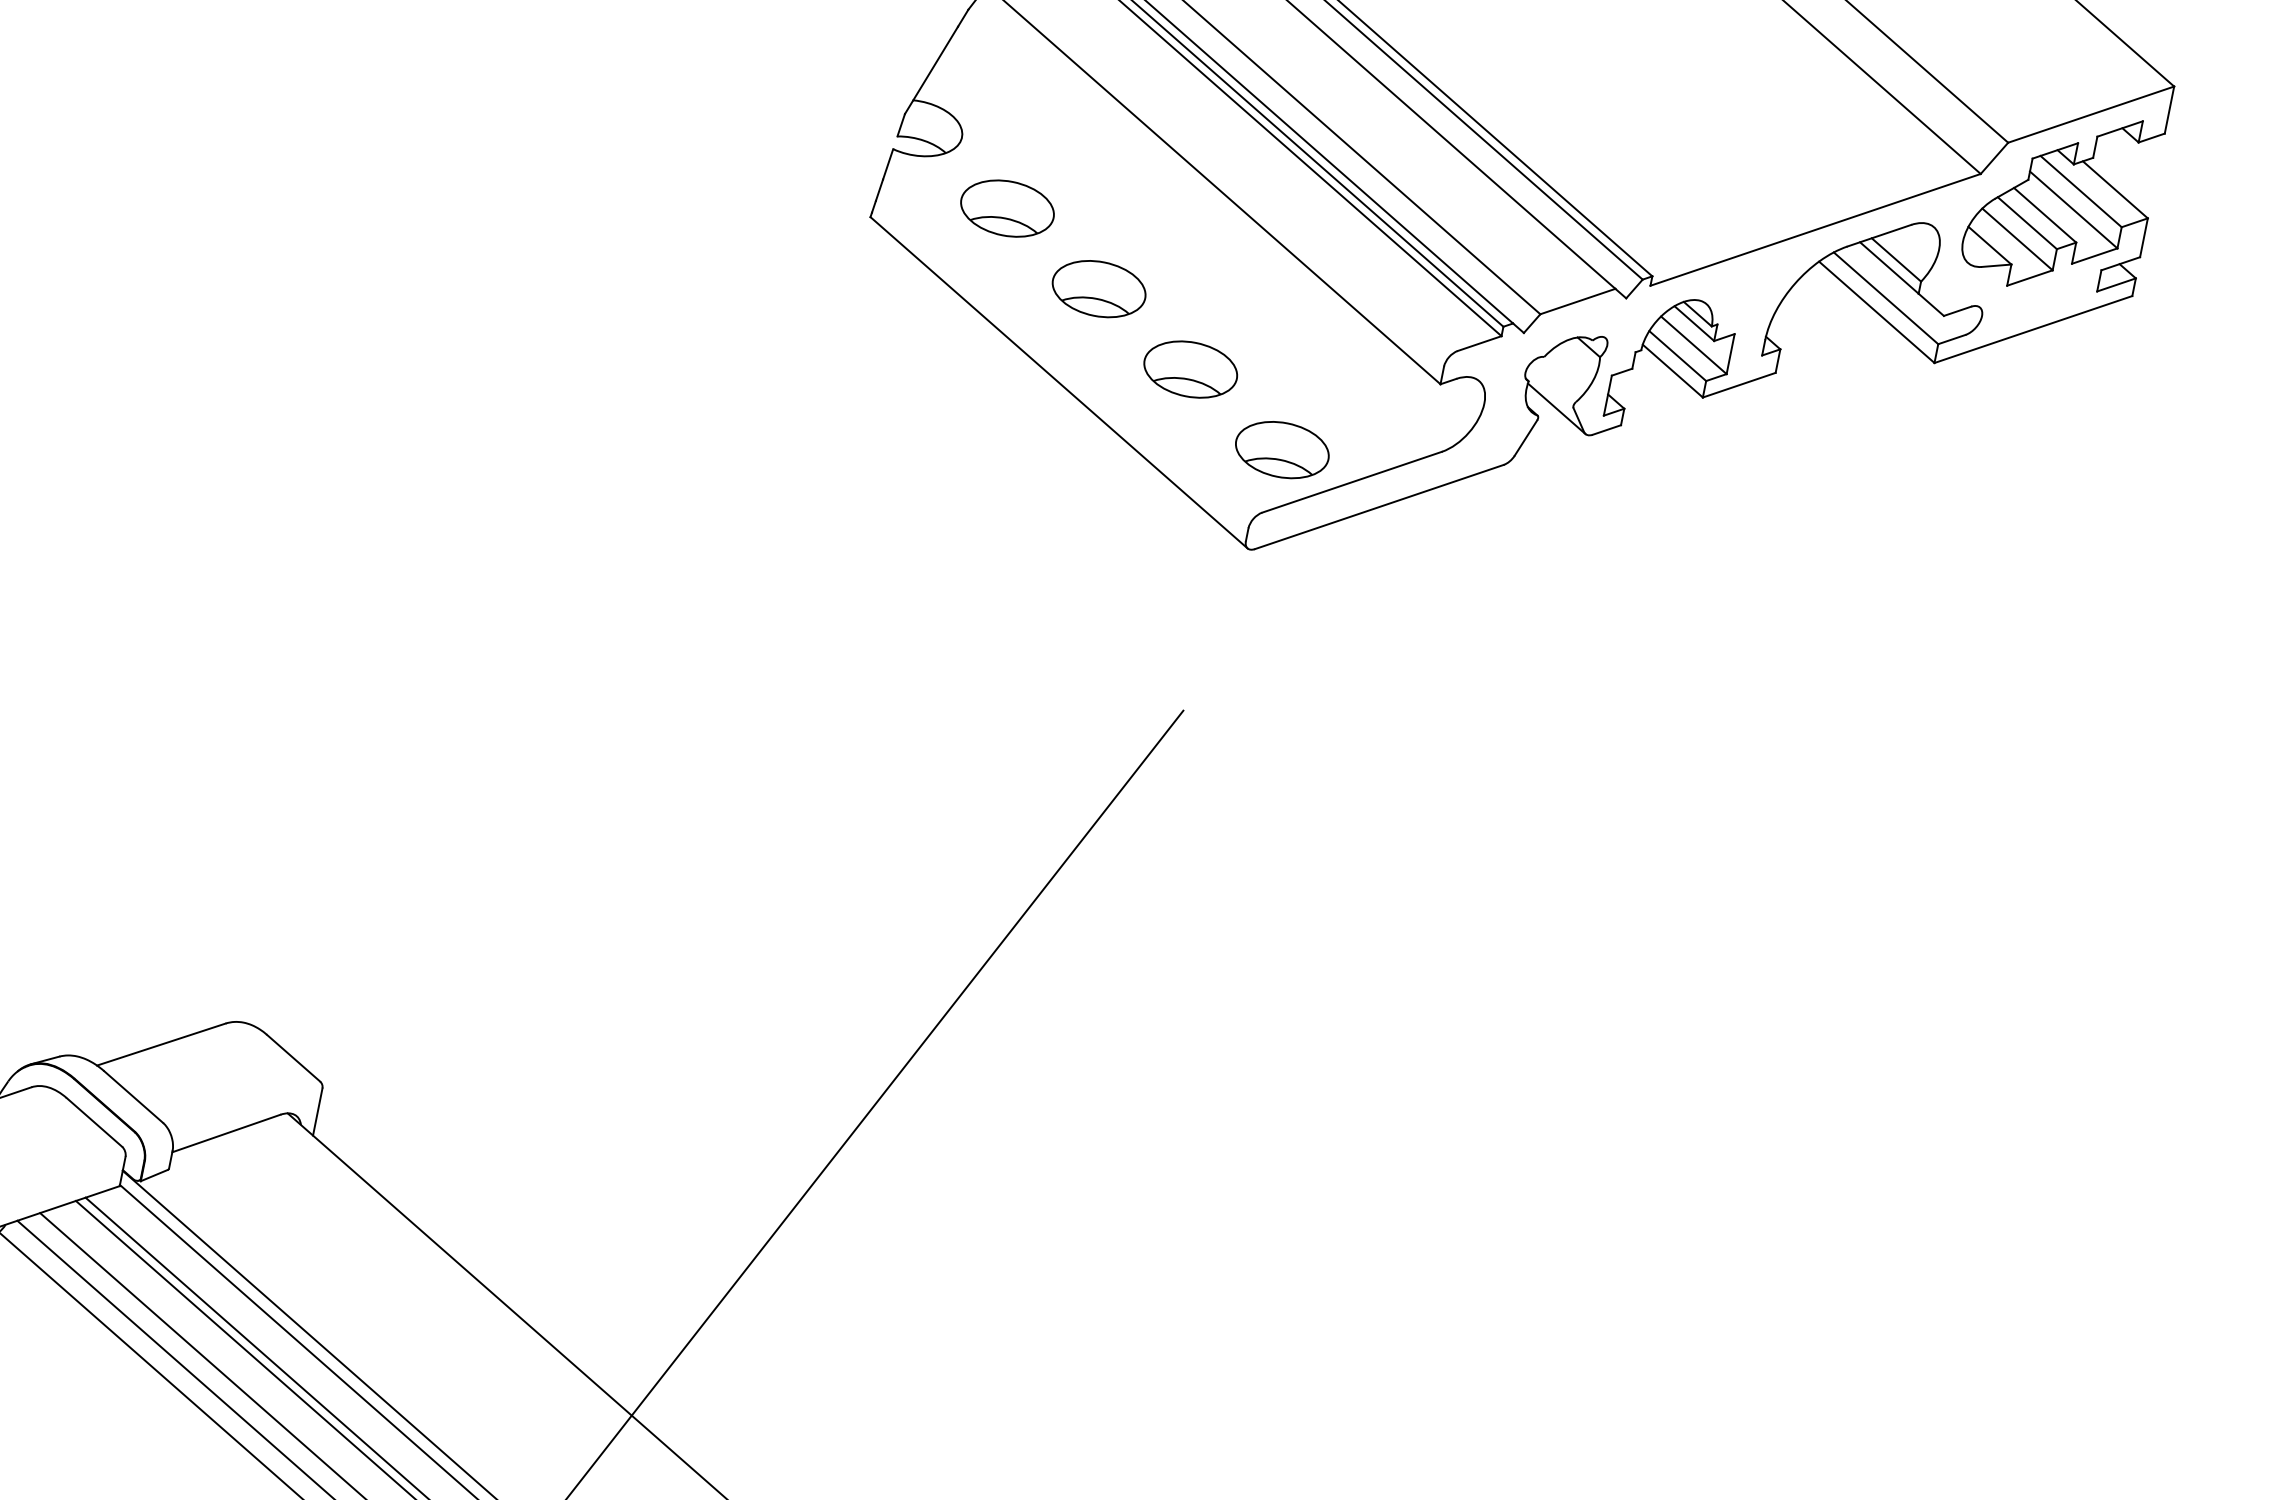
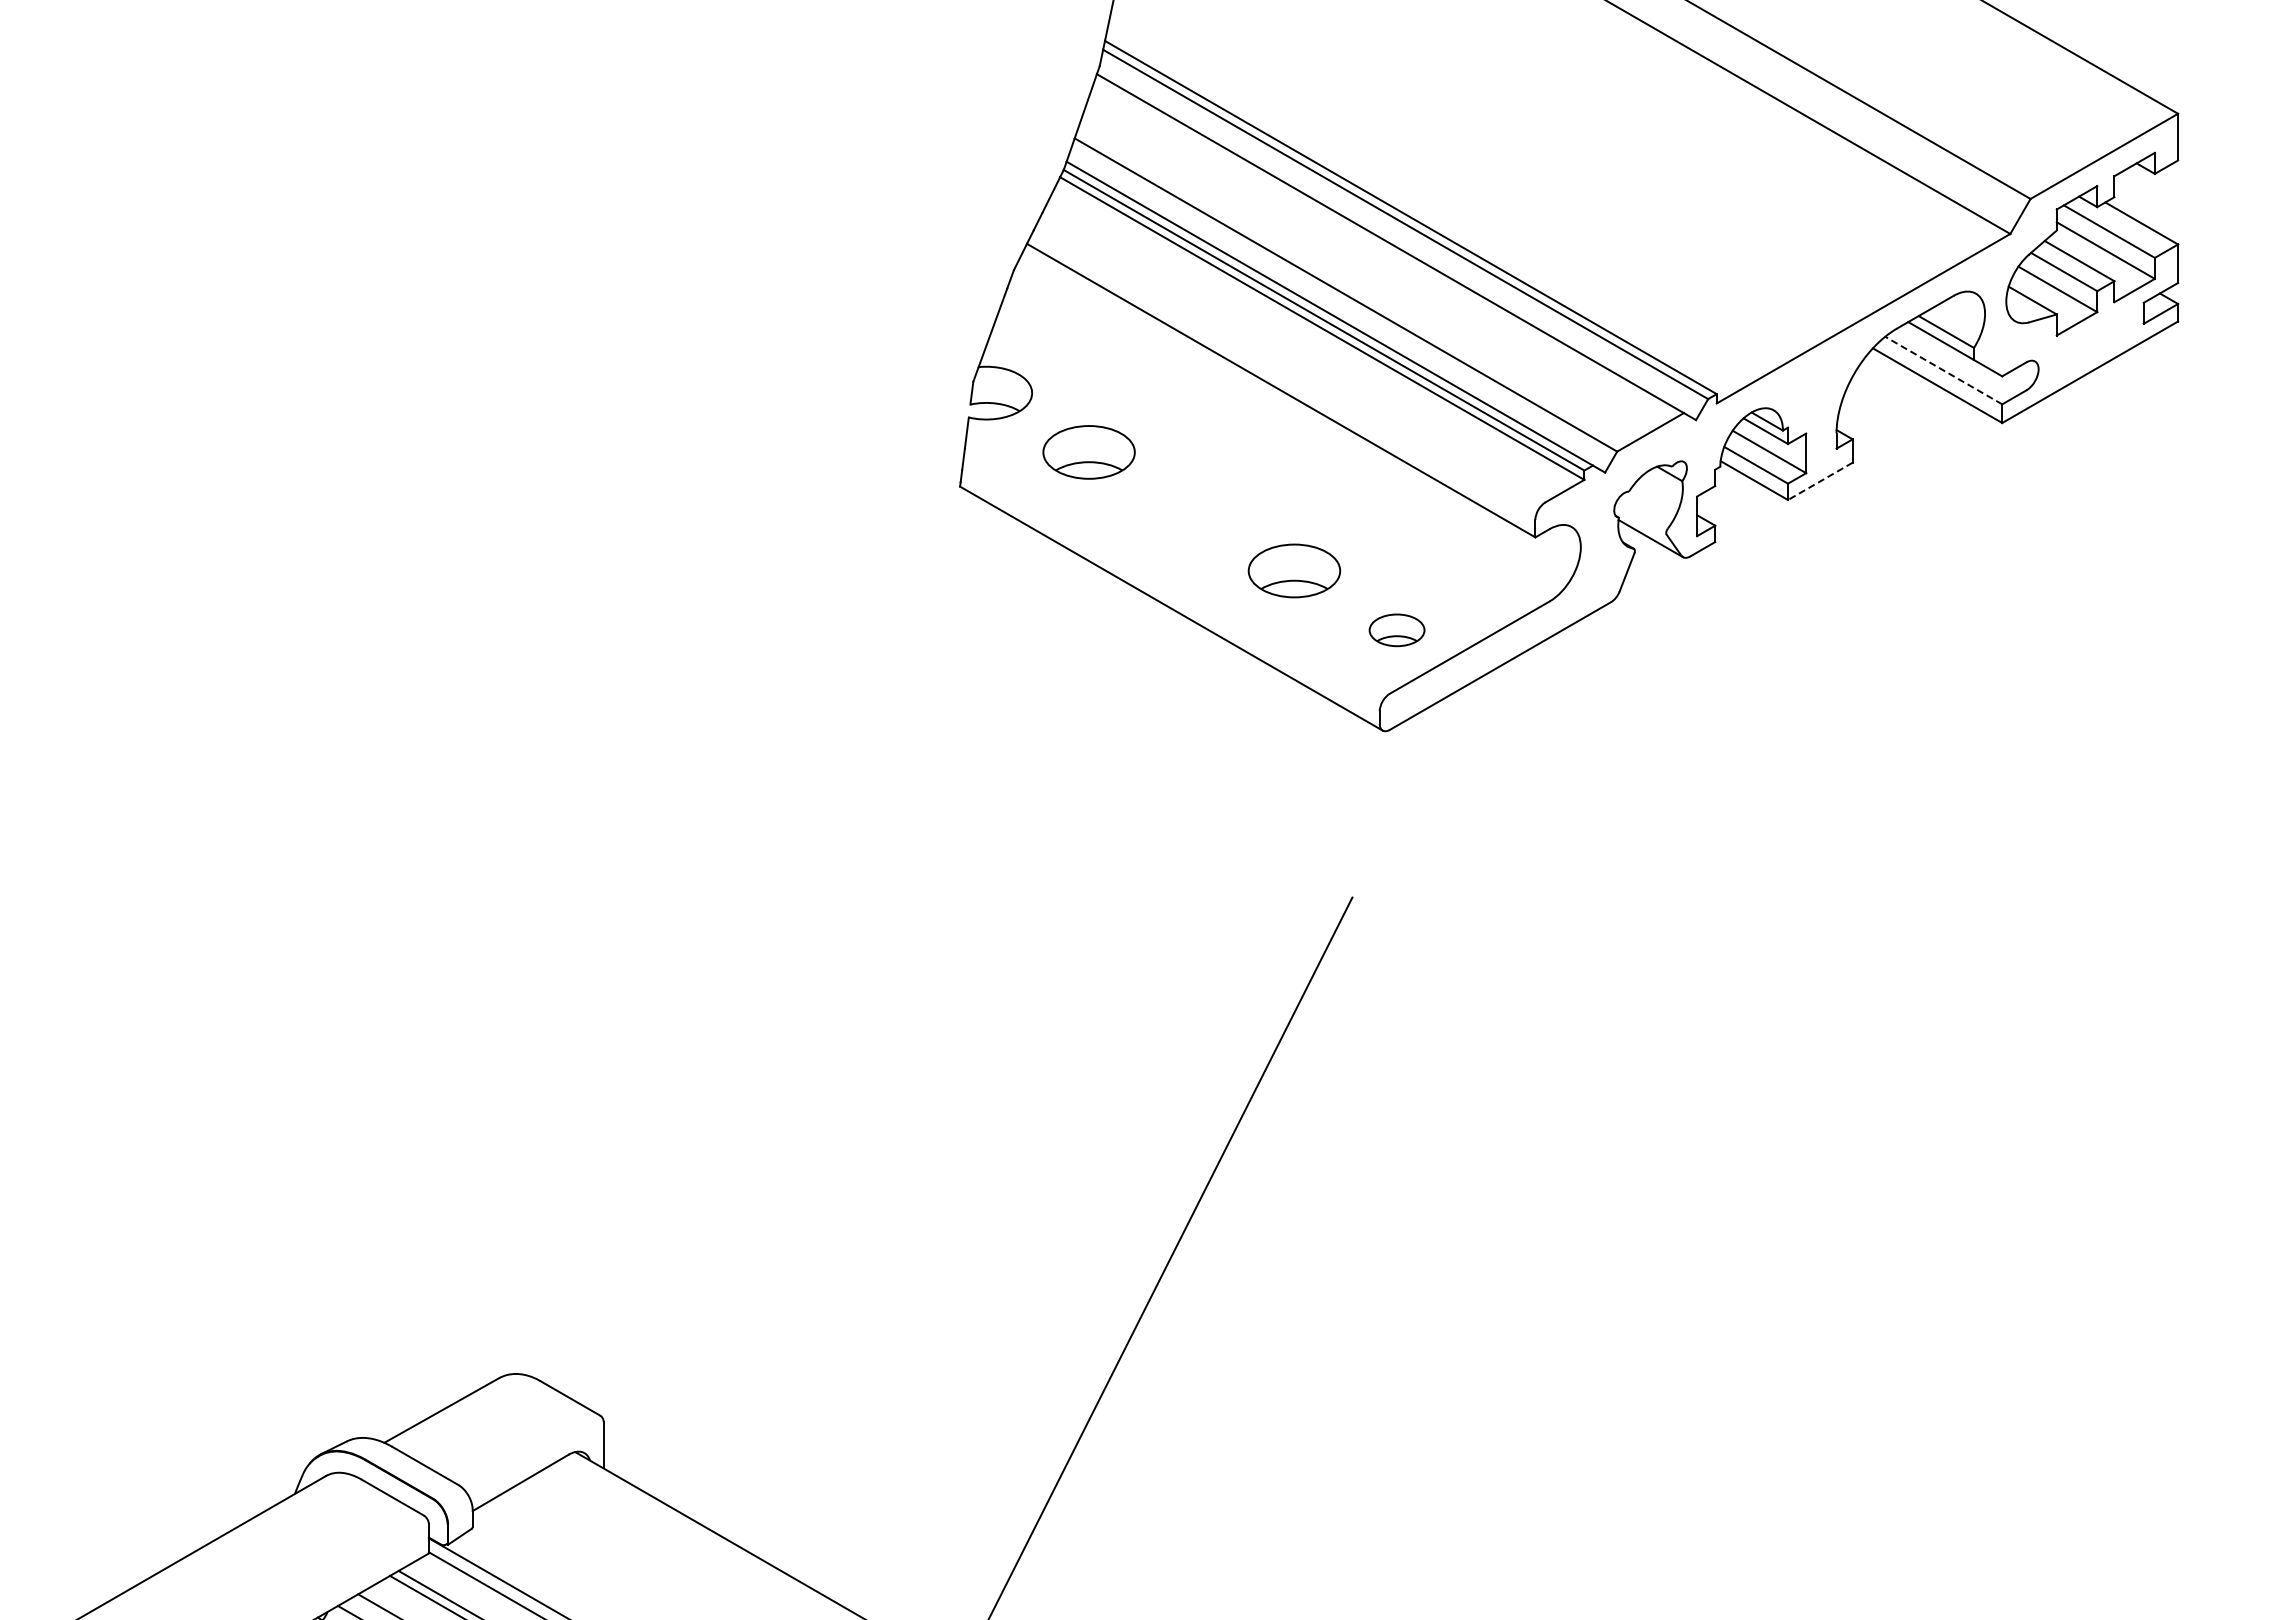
part: (1098, 288) -> (1191, 511), removed
line: (1885, 298) -> (1943, 370), solid -> dashed
line: (1738, 385) -> (1819, 481), solid -> dashed
part: (1281, 450) -> (1396, 630), size x0.6

